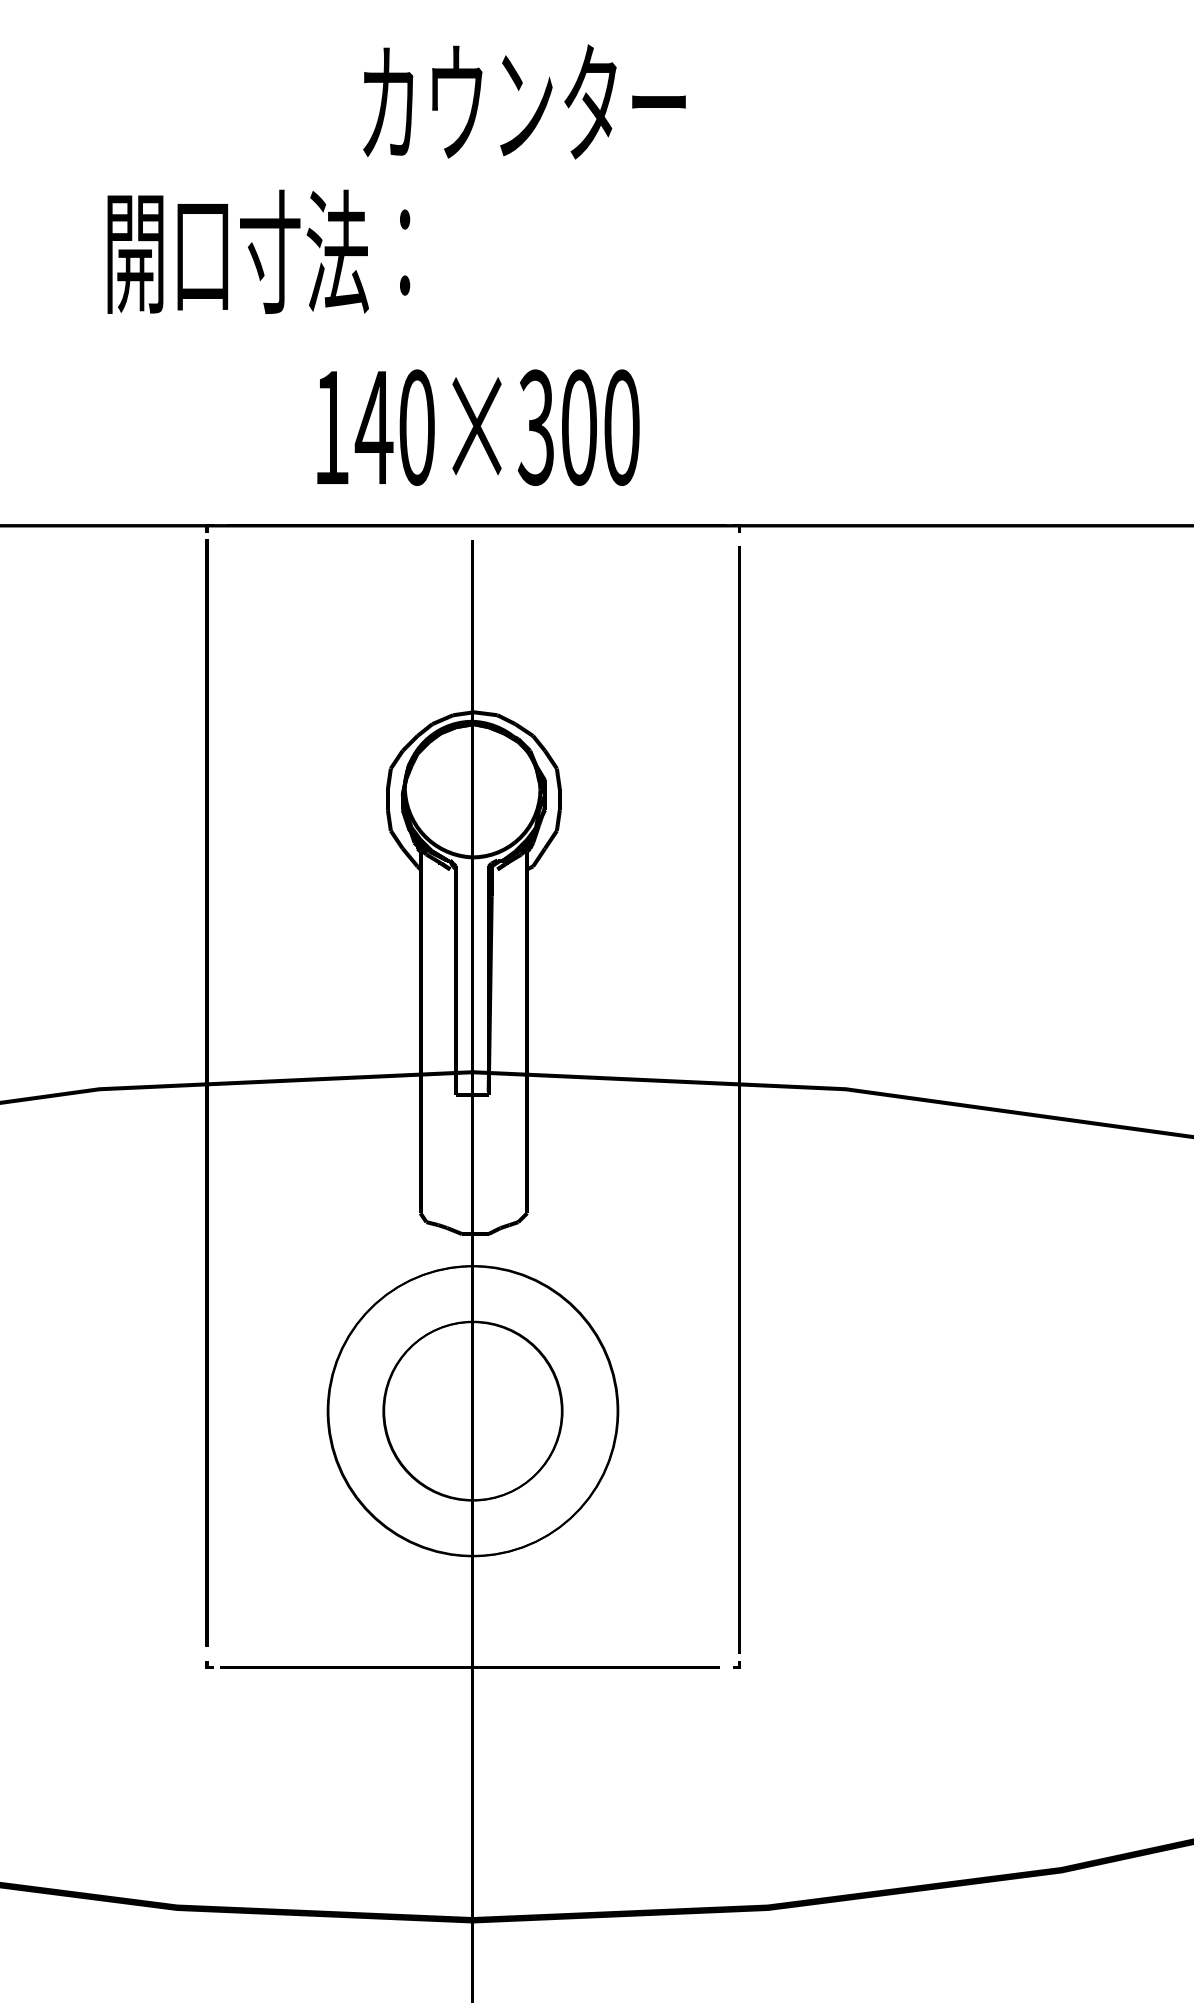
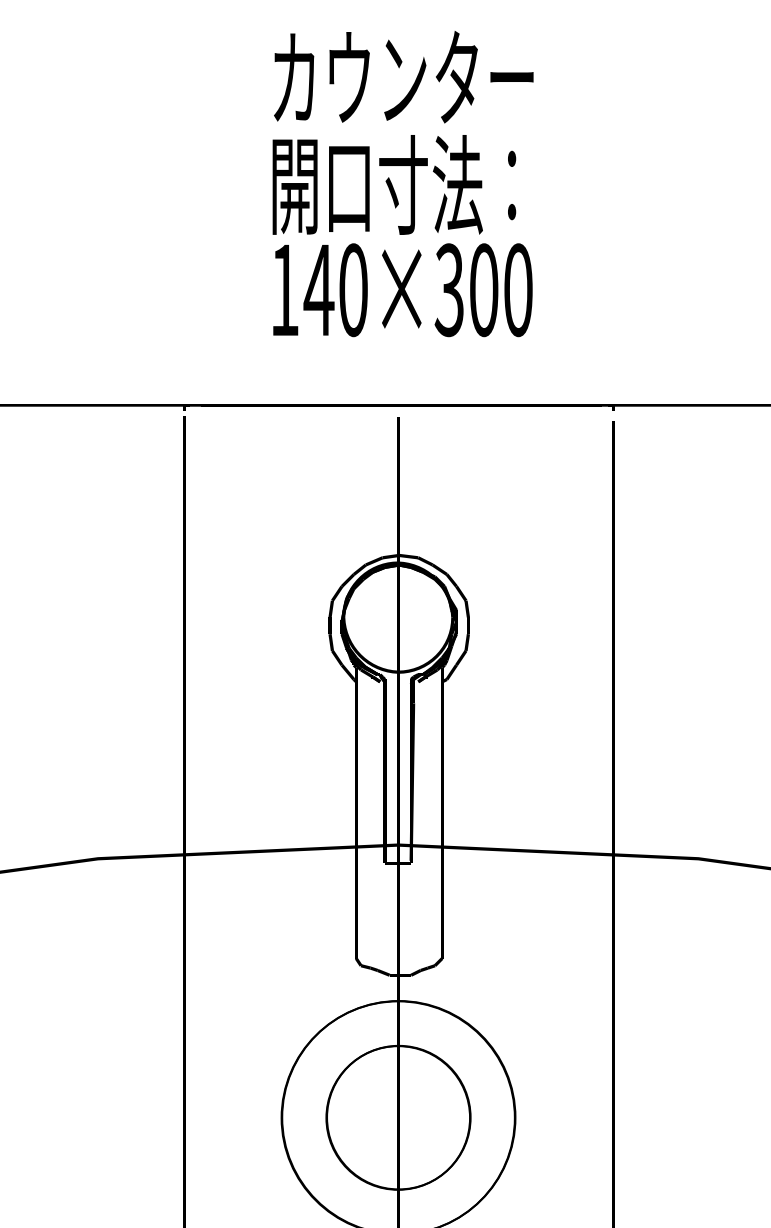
text: (524, 101) -> (403, 76), moved
text: (258, 251) -> (394, 184), moved
text: (478, 427) -> (402, 290), moved

